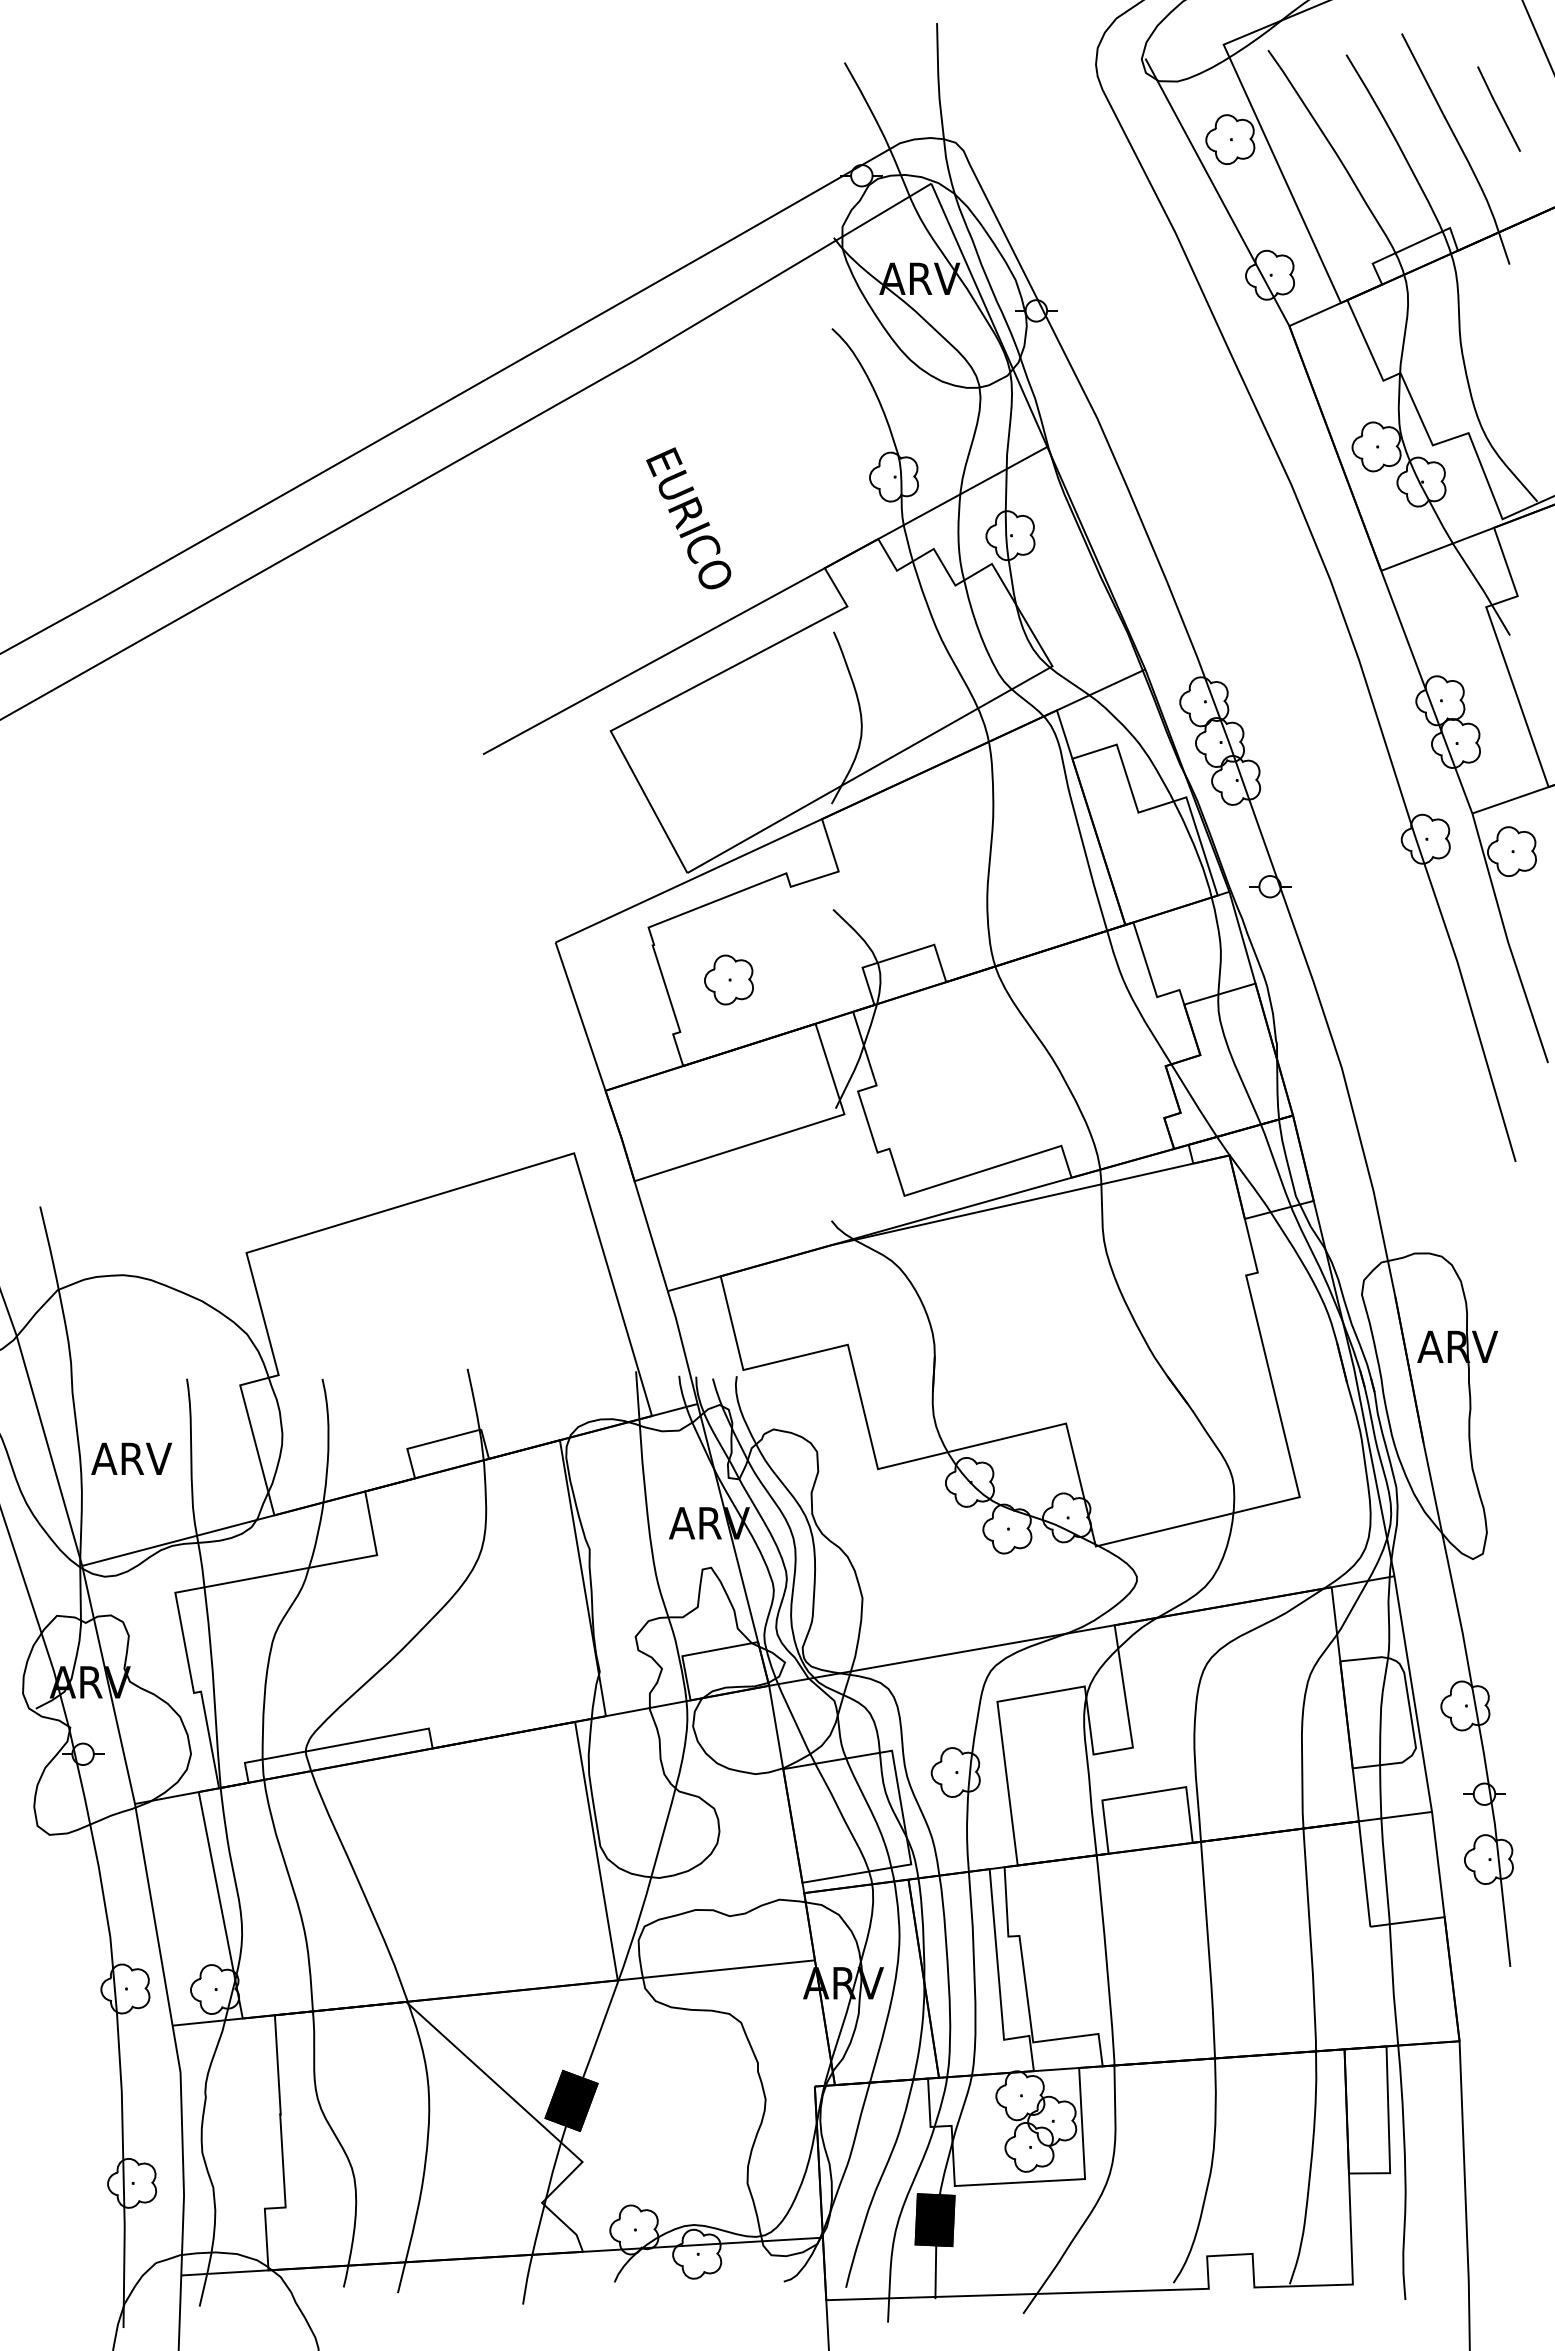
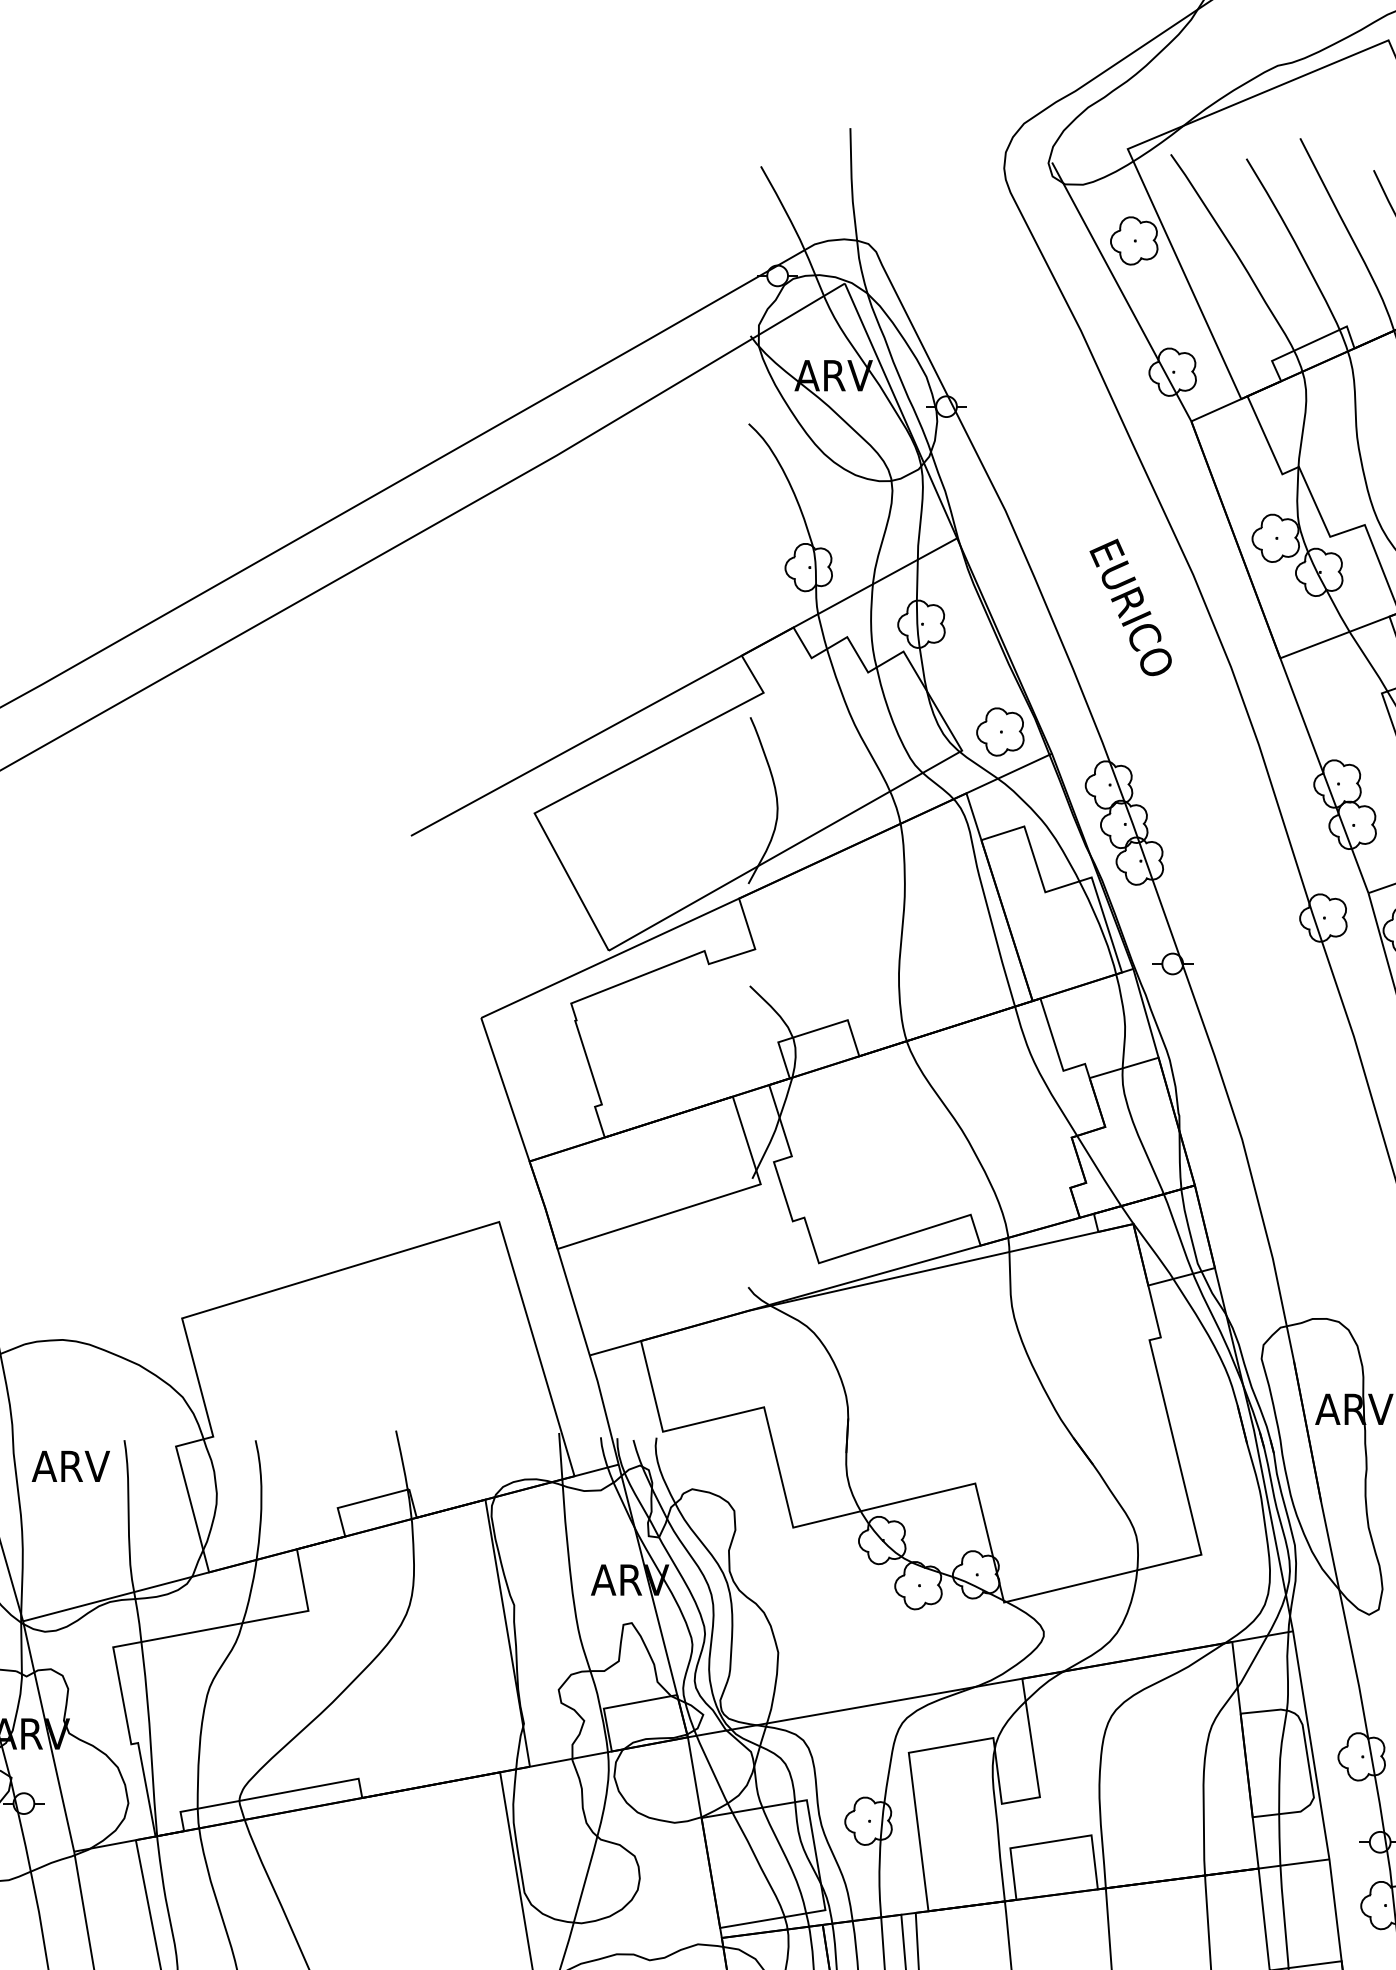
text: (688, 518) -> (1130, 607), moved
part: (728, 979) -> (999, 731), moved
text: (131, 1458) -> (70, 1466), moved

